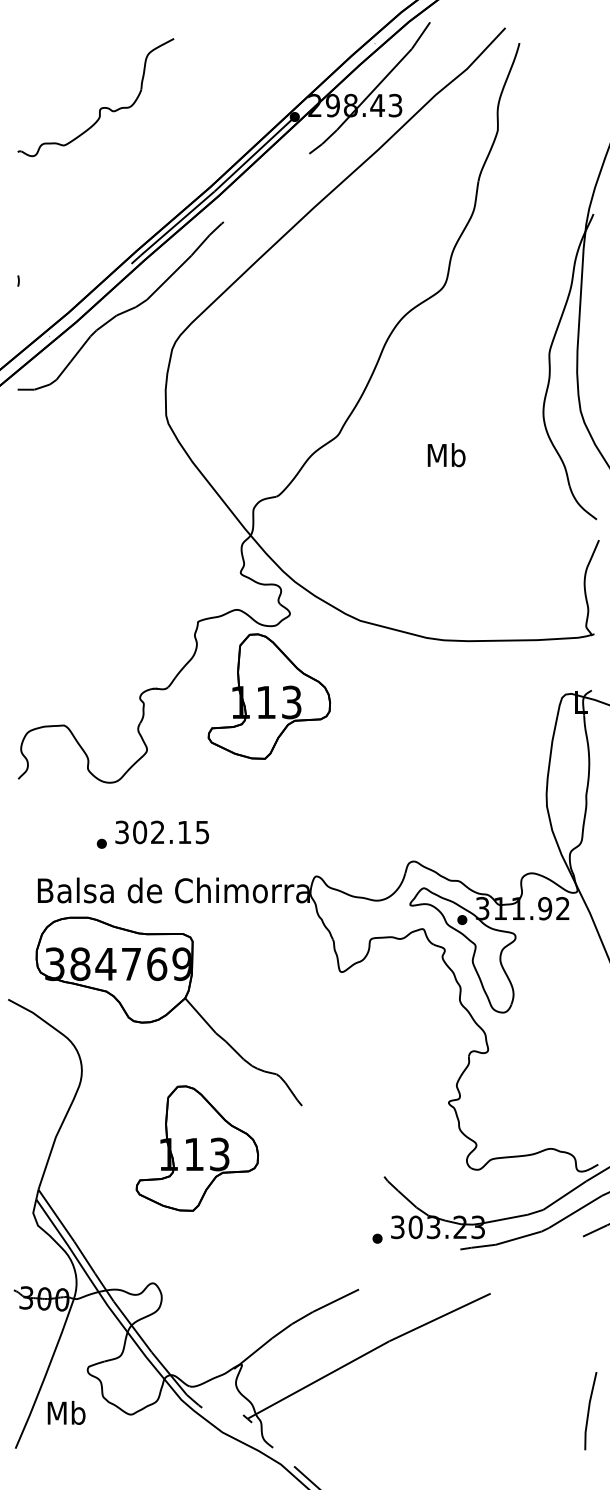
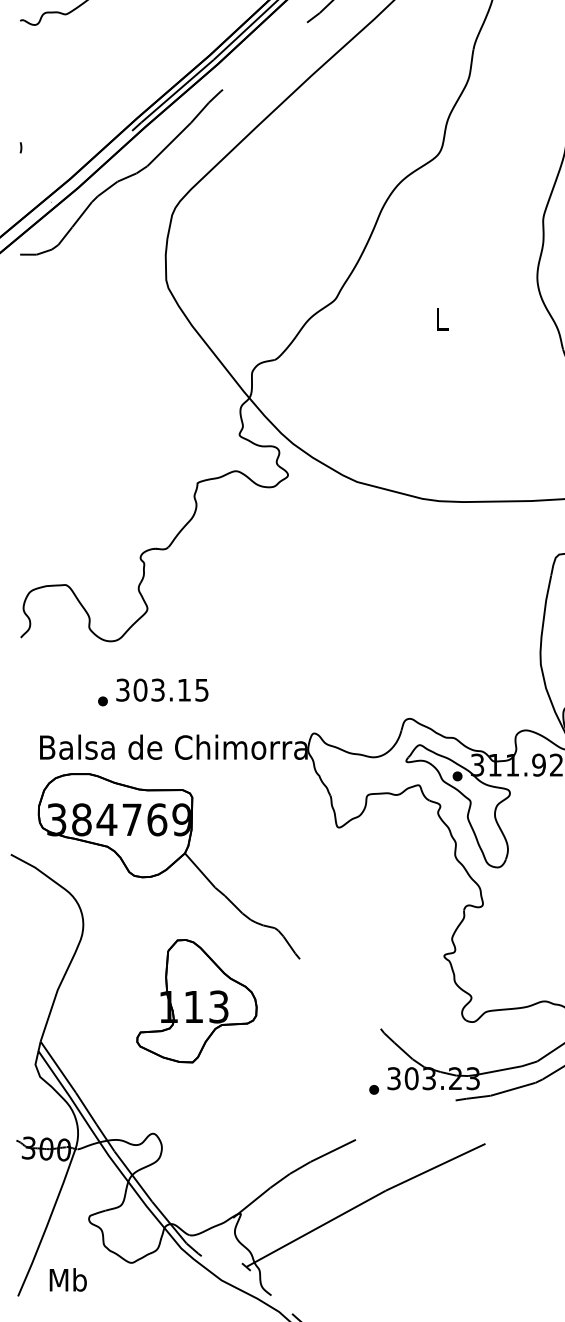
text: (446, 455) -> (441, 319), Mb -> L
part: (269, 696) -> (267, 556), removed
text: (157, 832) -> (157, 690), 302.15 -> 303.15
text: (66, 1412) -> (68, 1279), moved

